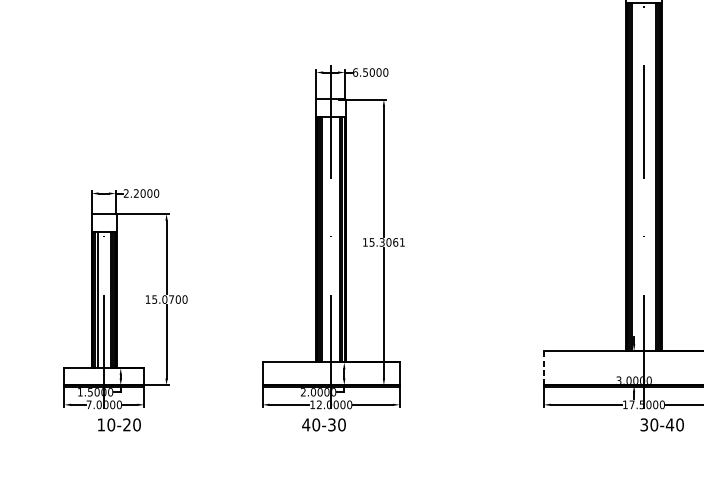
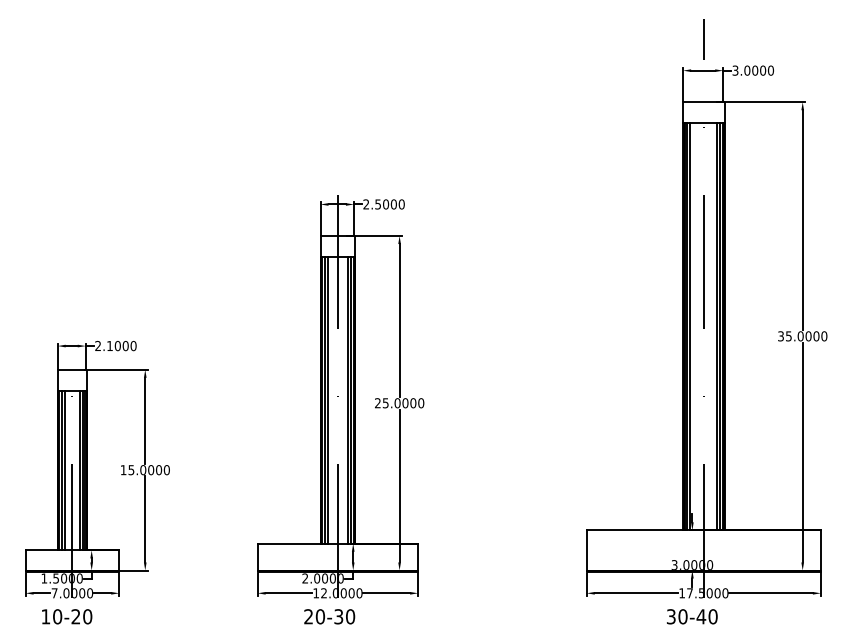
text: (355, 72) -> (366, 204), 6.5000 -> 2.5000
text: (136, 193) -> (109, 345), 2.2000 -> 2.1000
text: (383, 242) -> (399, 403), 15.3061 -> 25.0000
text: (171, 299) -> (151, 470), 15.0700 -> 15.0000
line: (543, 367) -> (586, 549), dashed -> solid
text: (119, 424) -> (67, 616), moved
text: (306, 424) -> (308, 616), 40-30 -> 20-30
text: (662, 424) -> (692, 616), moved

